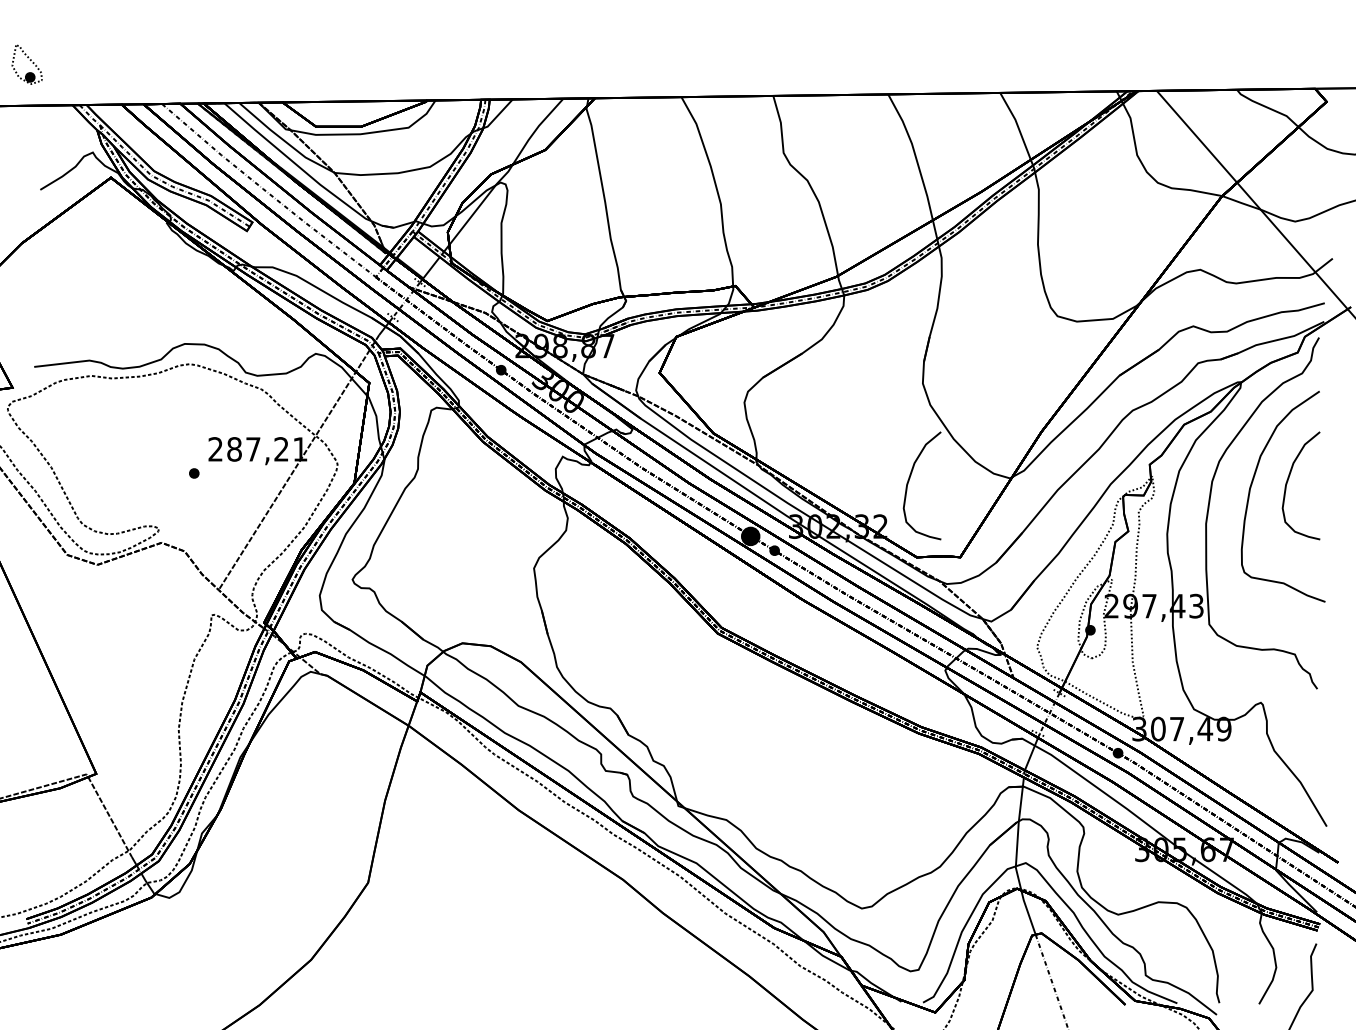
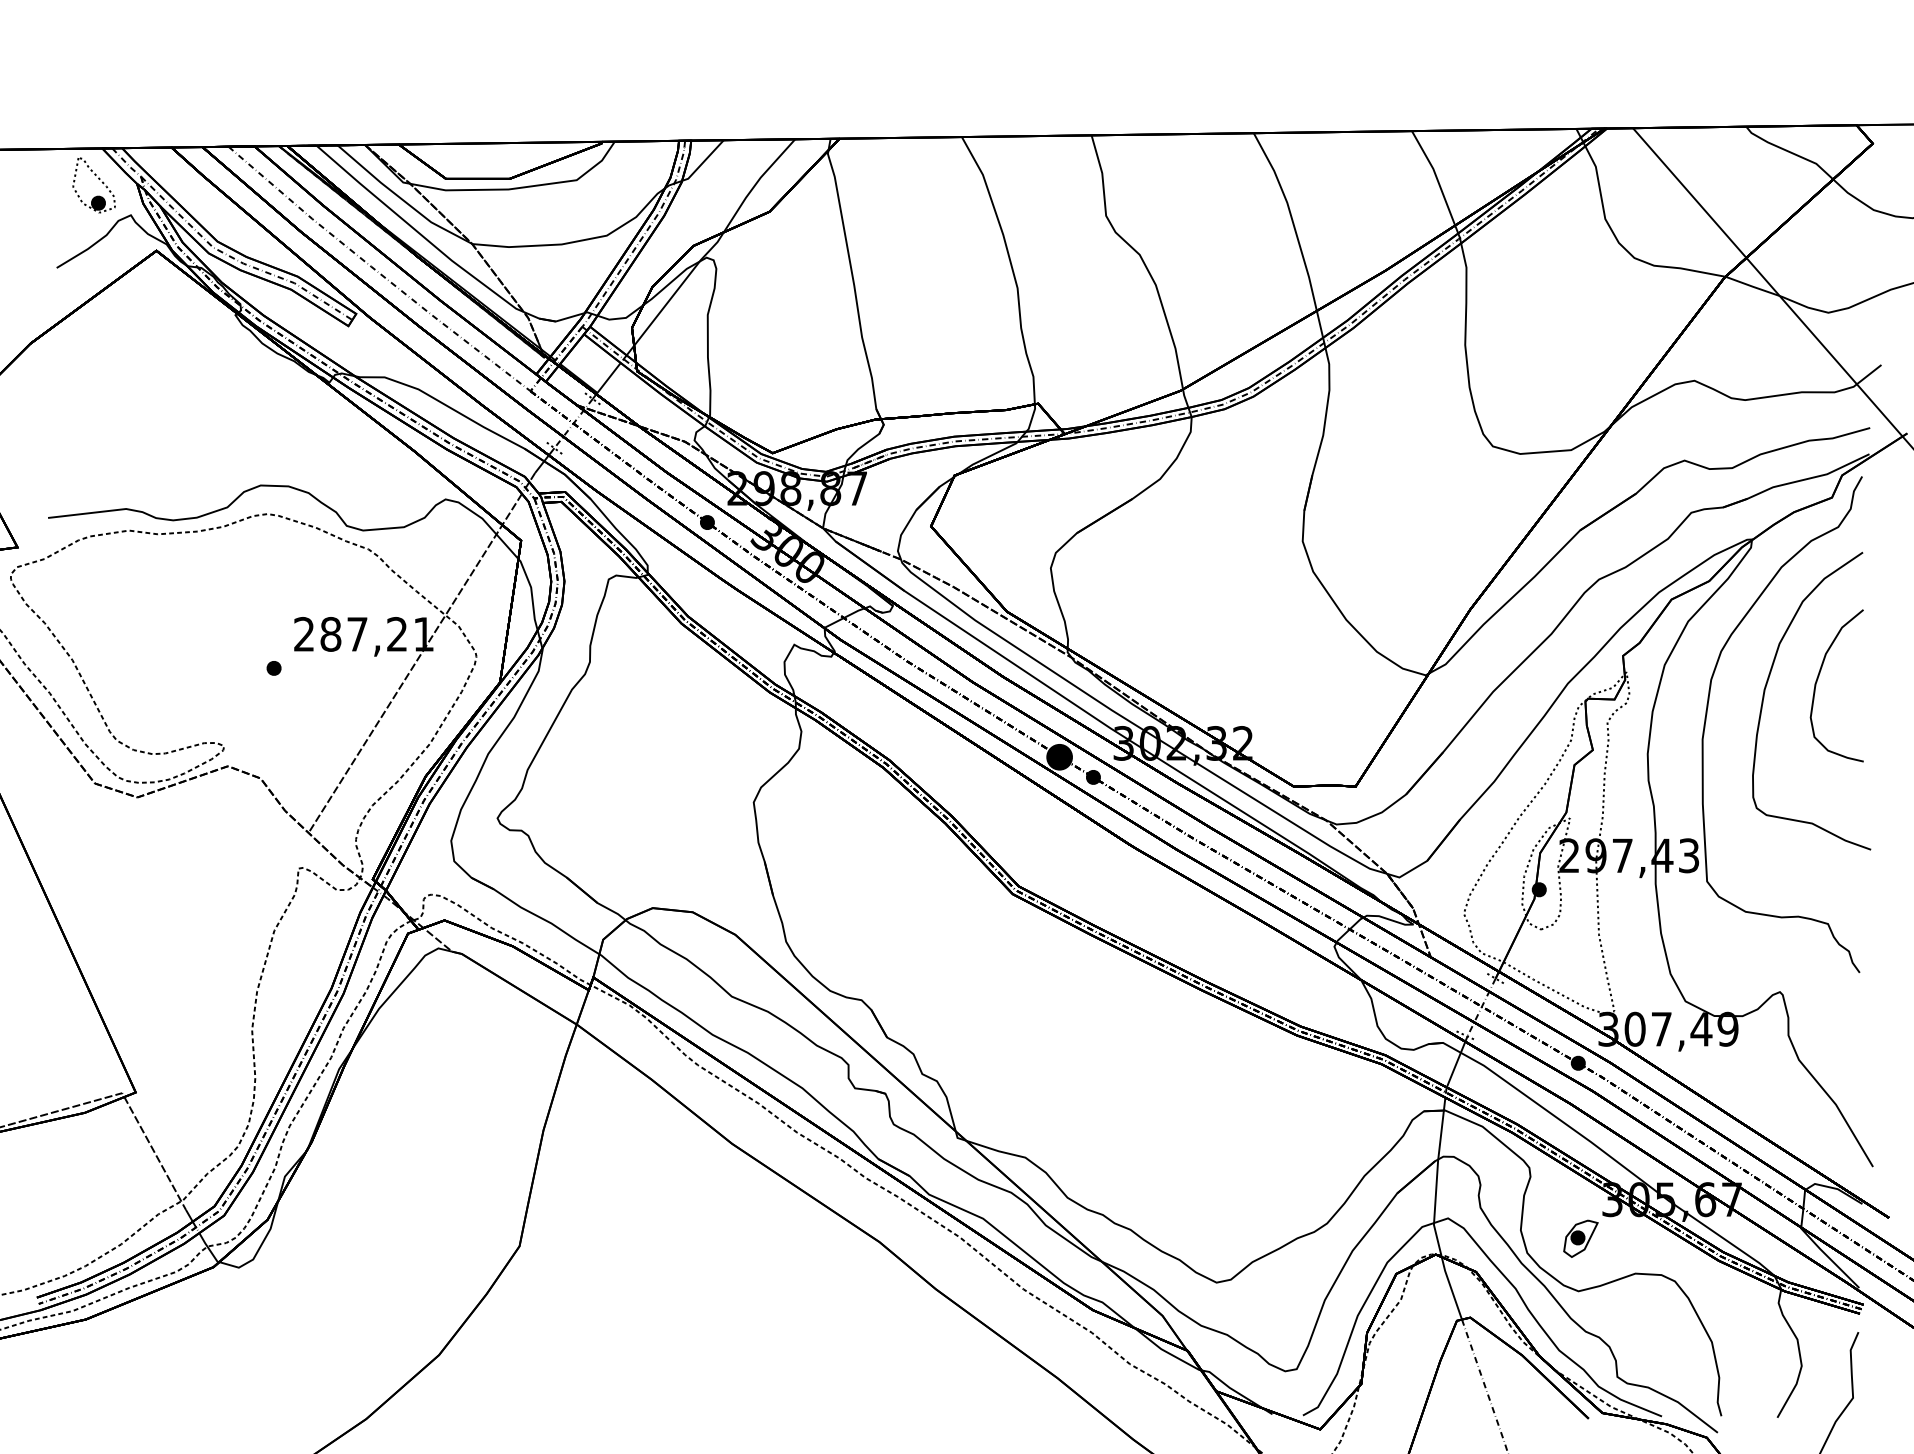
part: (30, 60) -> (98, 179), moved
curve: (909, 481) -> (1283, 679), removed
part: (1119, 877) -> (1580, 1238), added

